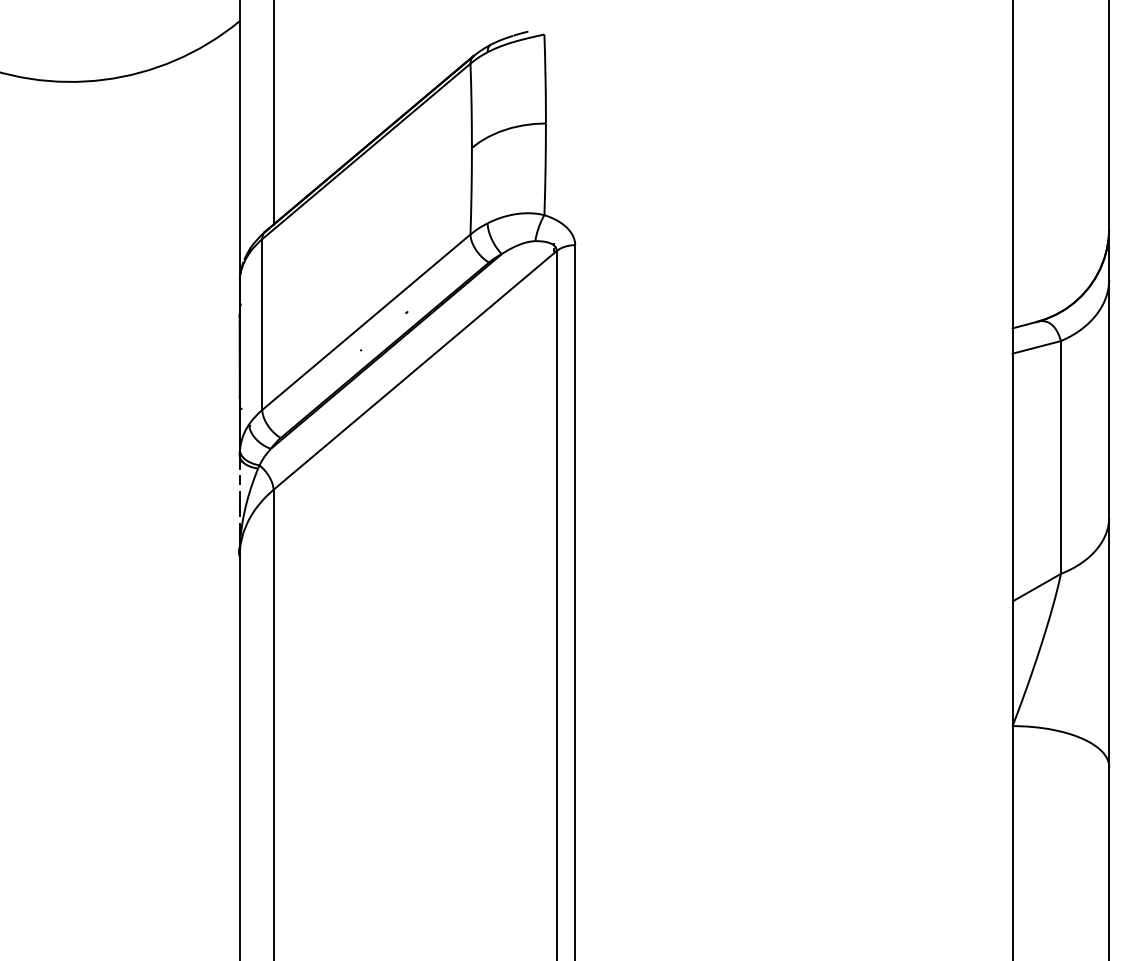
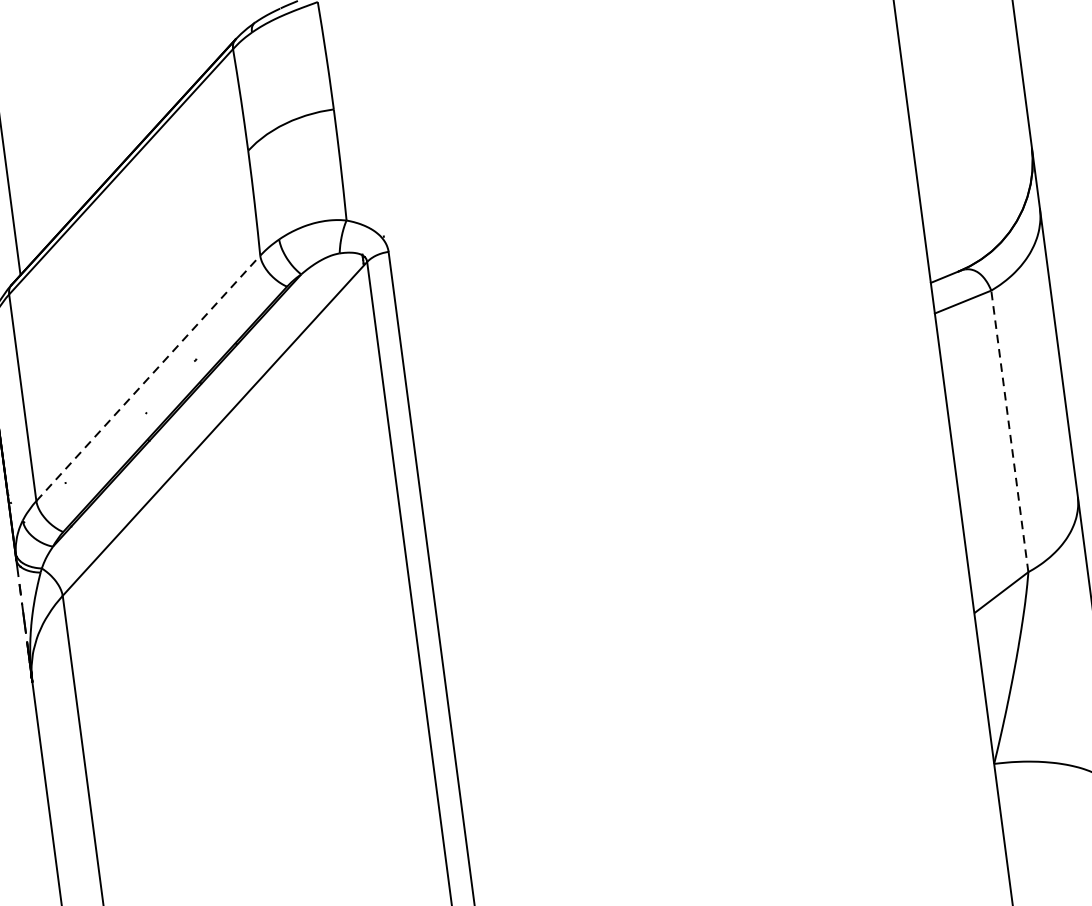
line: (366, 321) -> (148, 377), solid -> dashed
line: (1060, 457) -> (1009, 431), solid -> dashed

